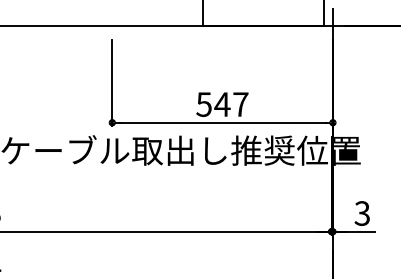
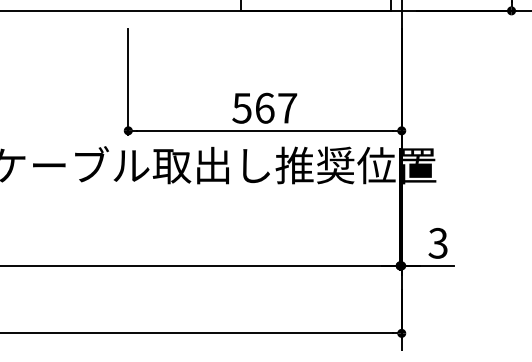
text: (222, 103) -> (264, 107), 547 -> 567

